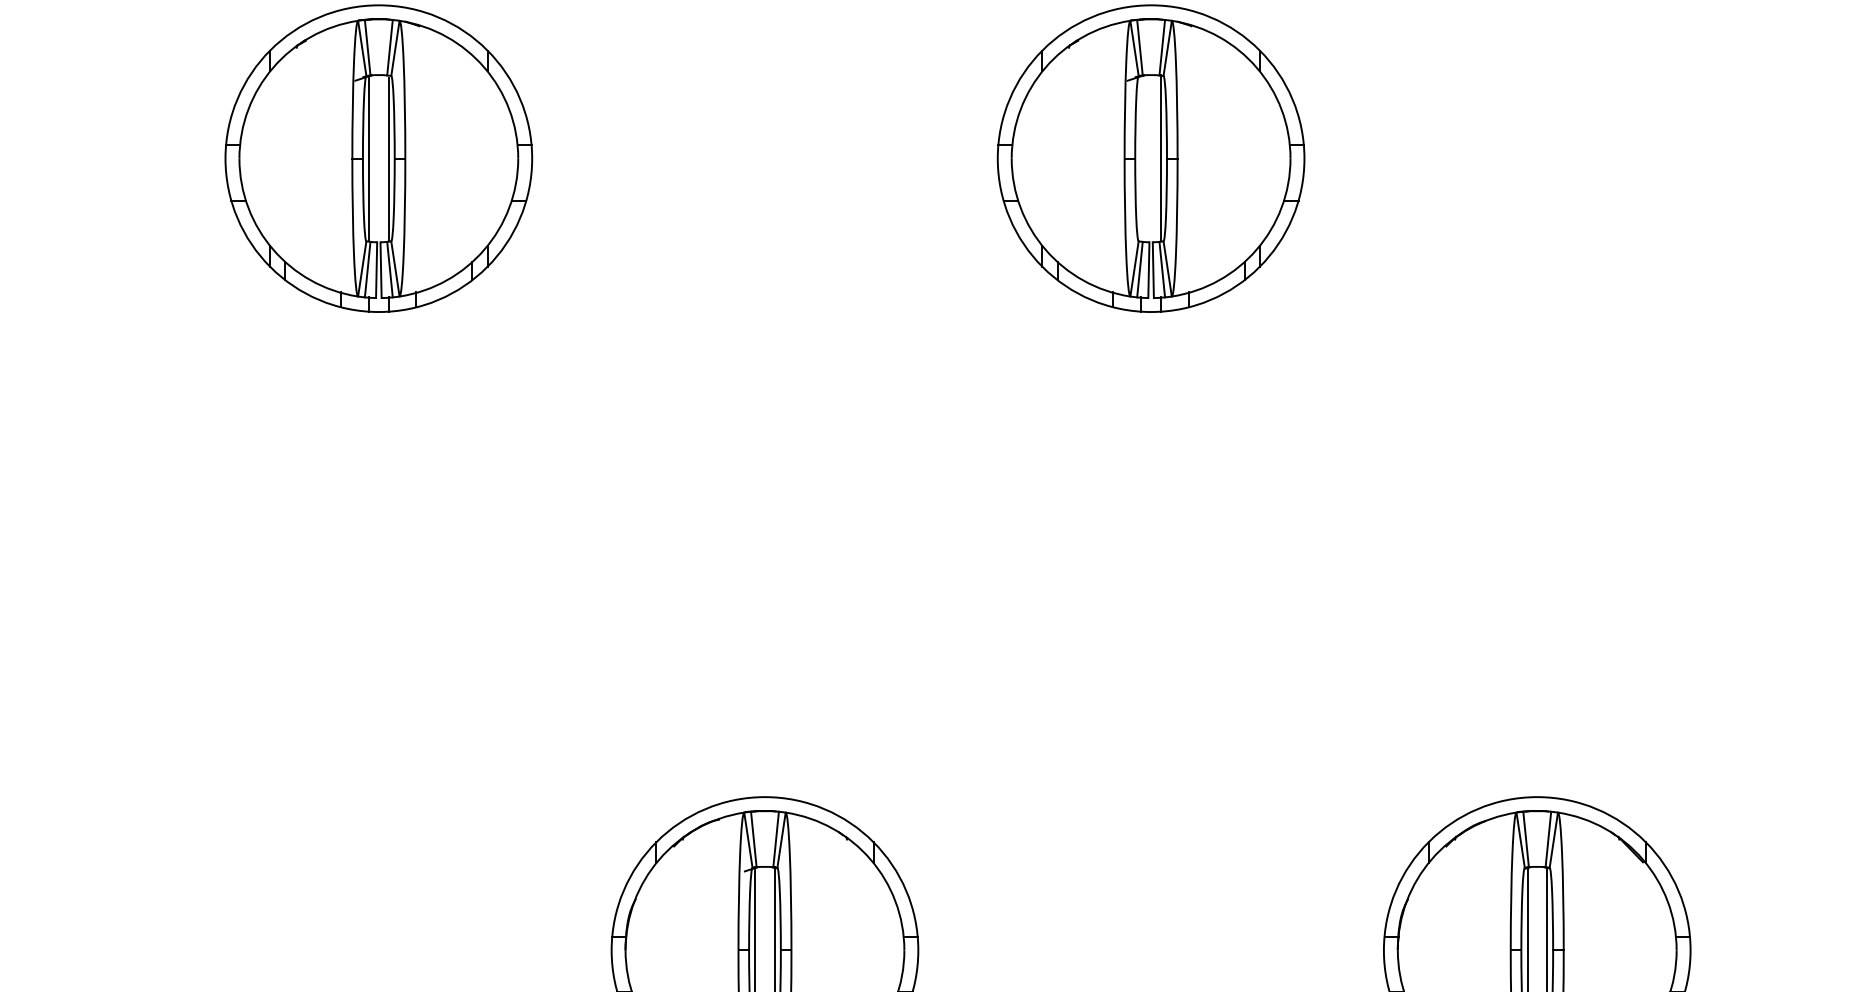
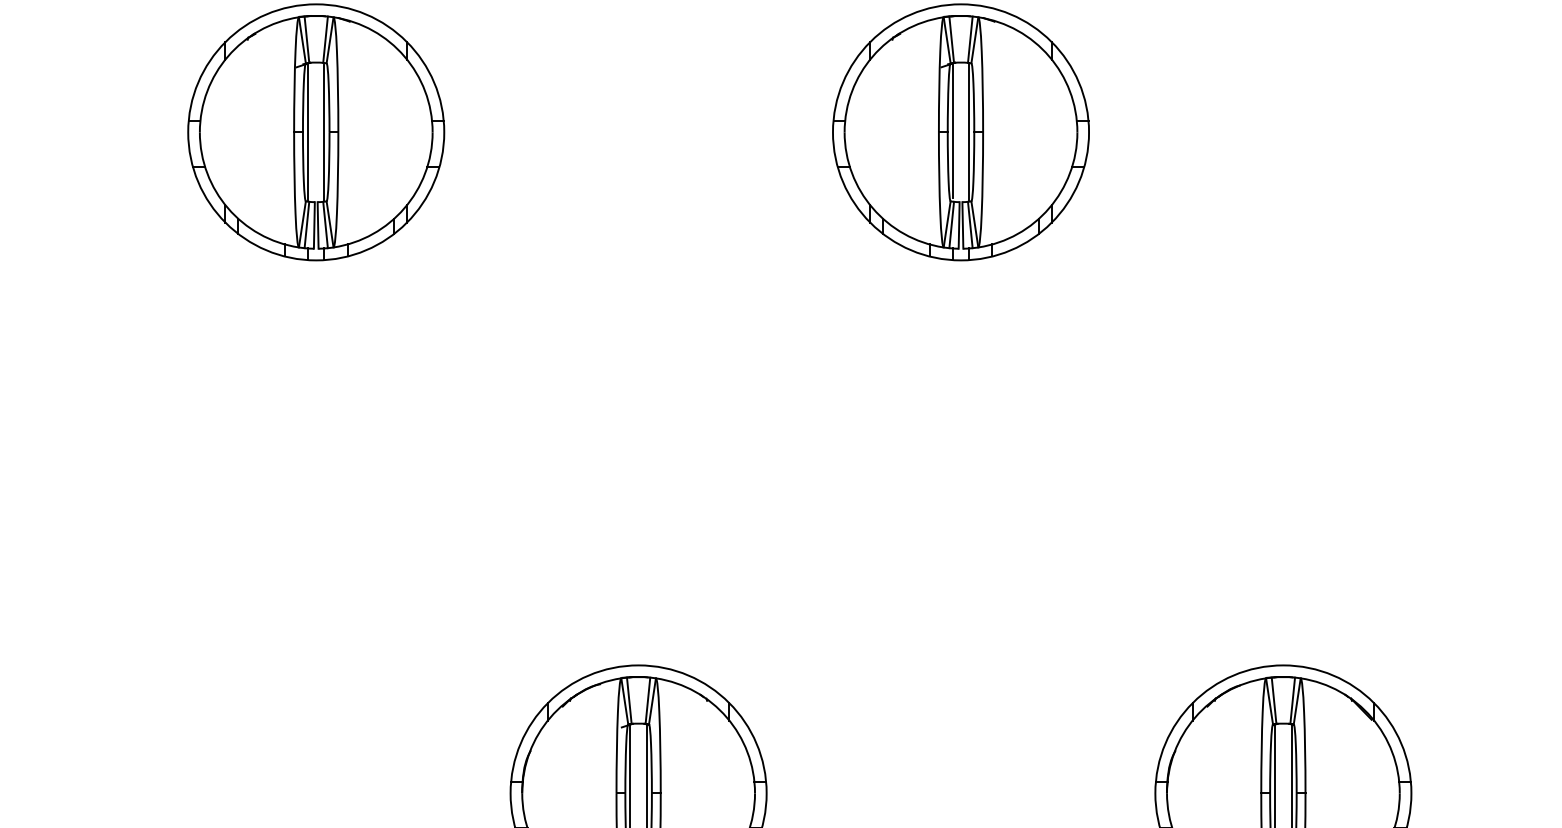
line: (1141, 157) -> (952, 131), added

